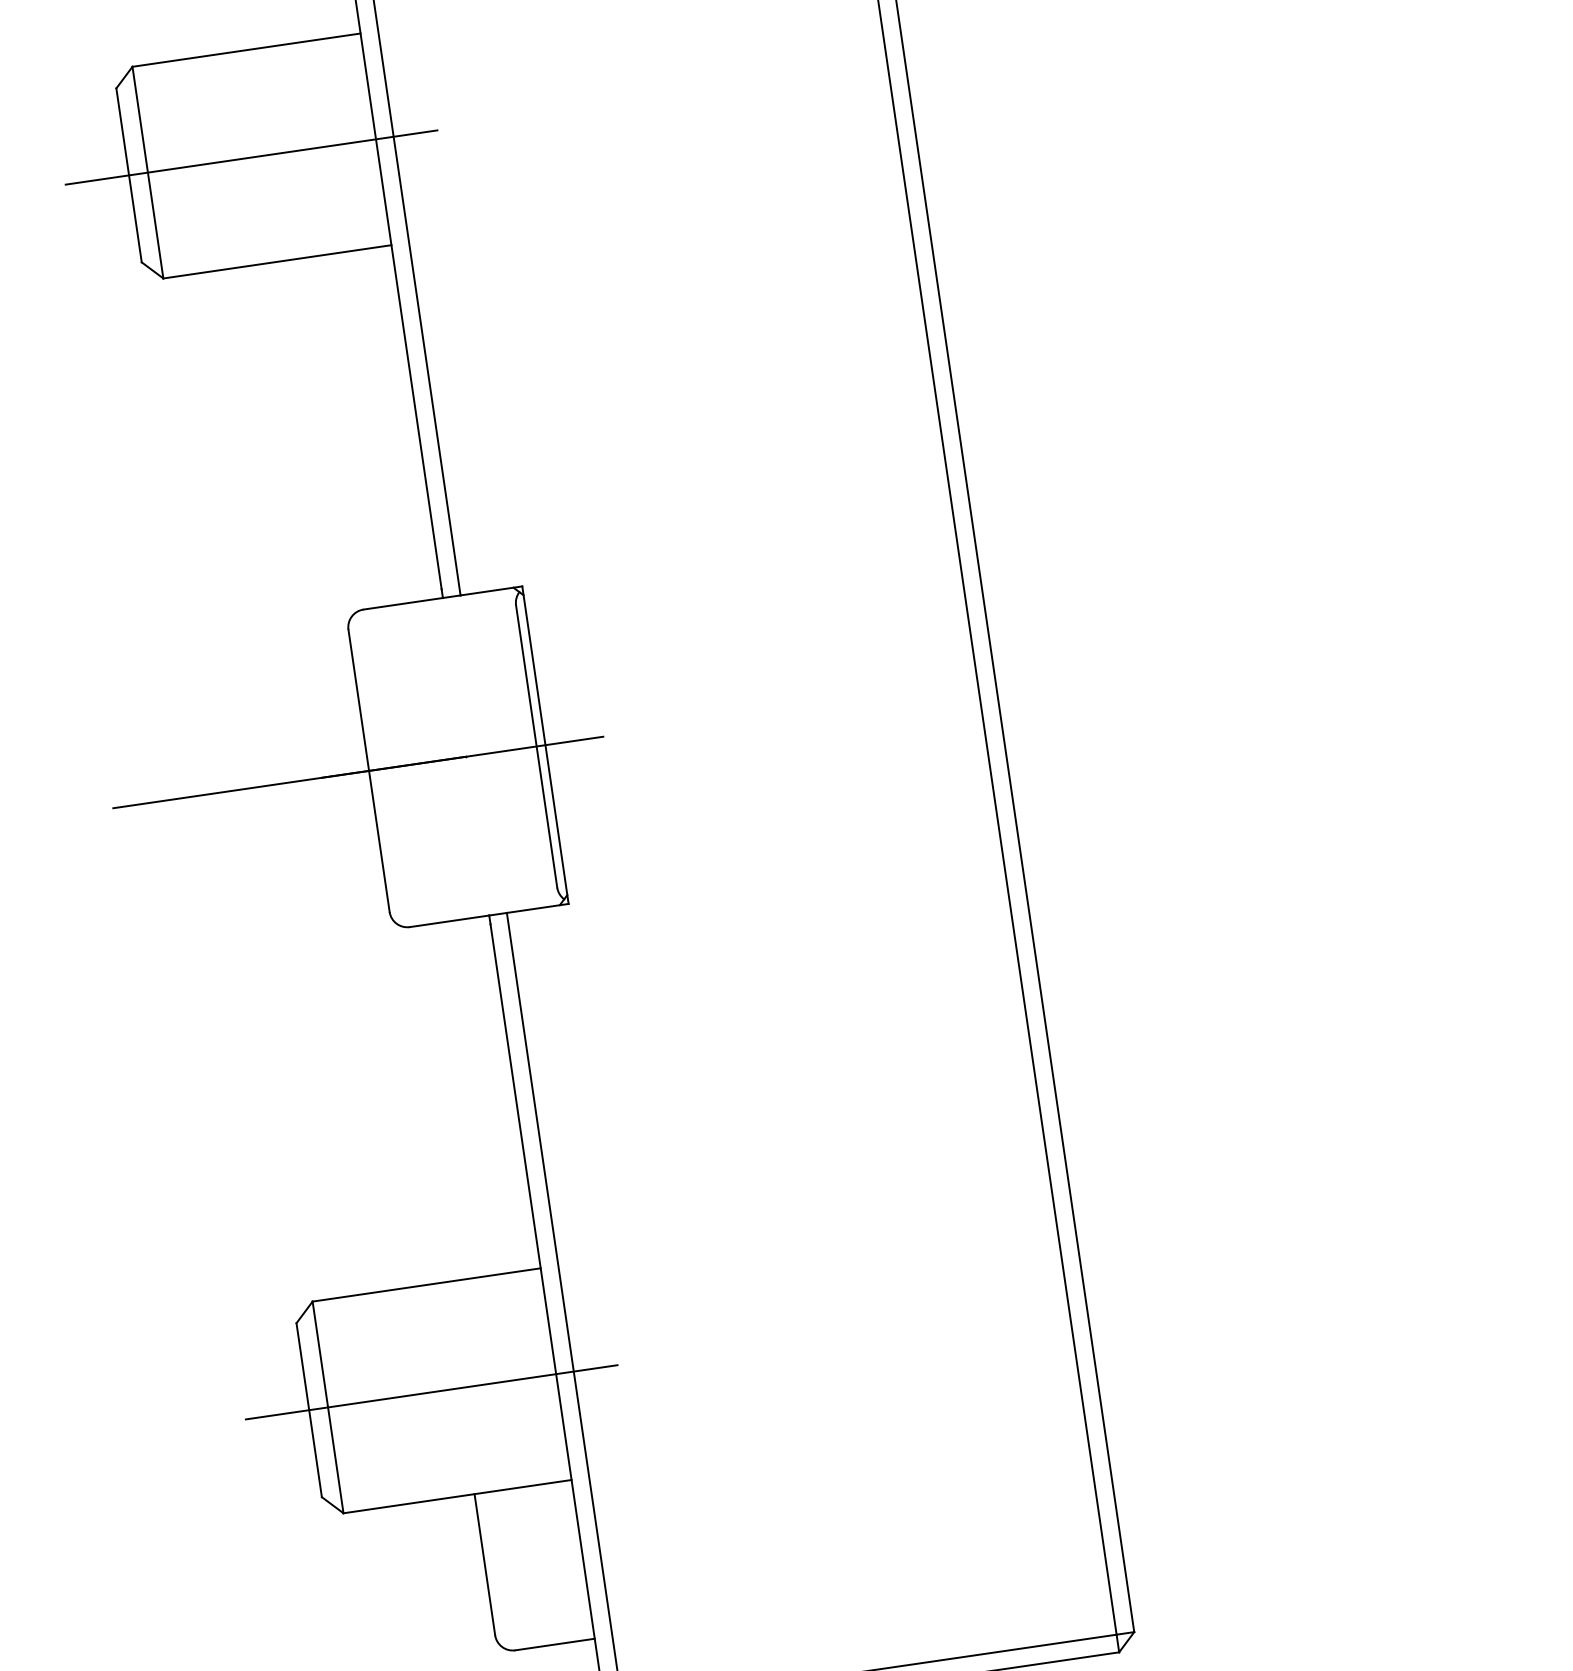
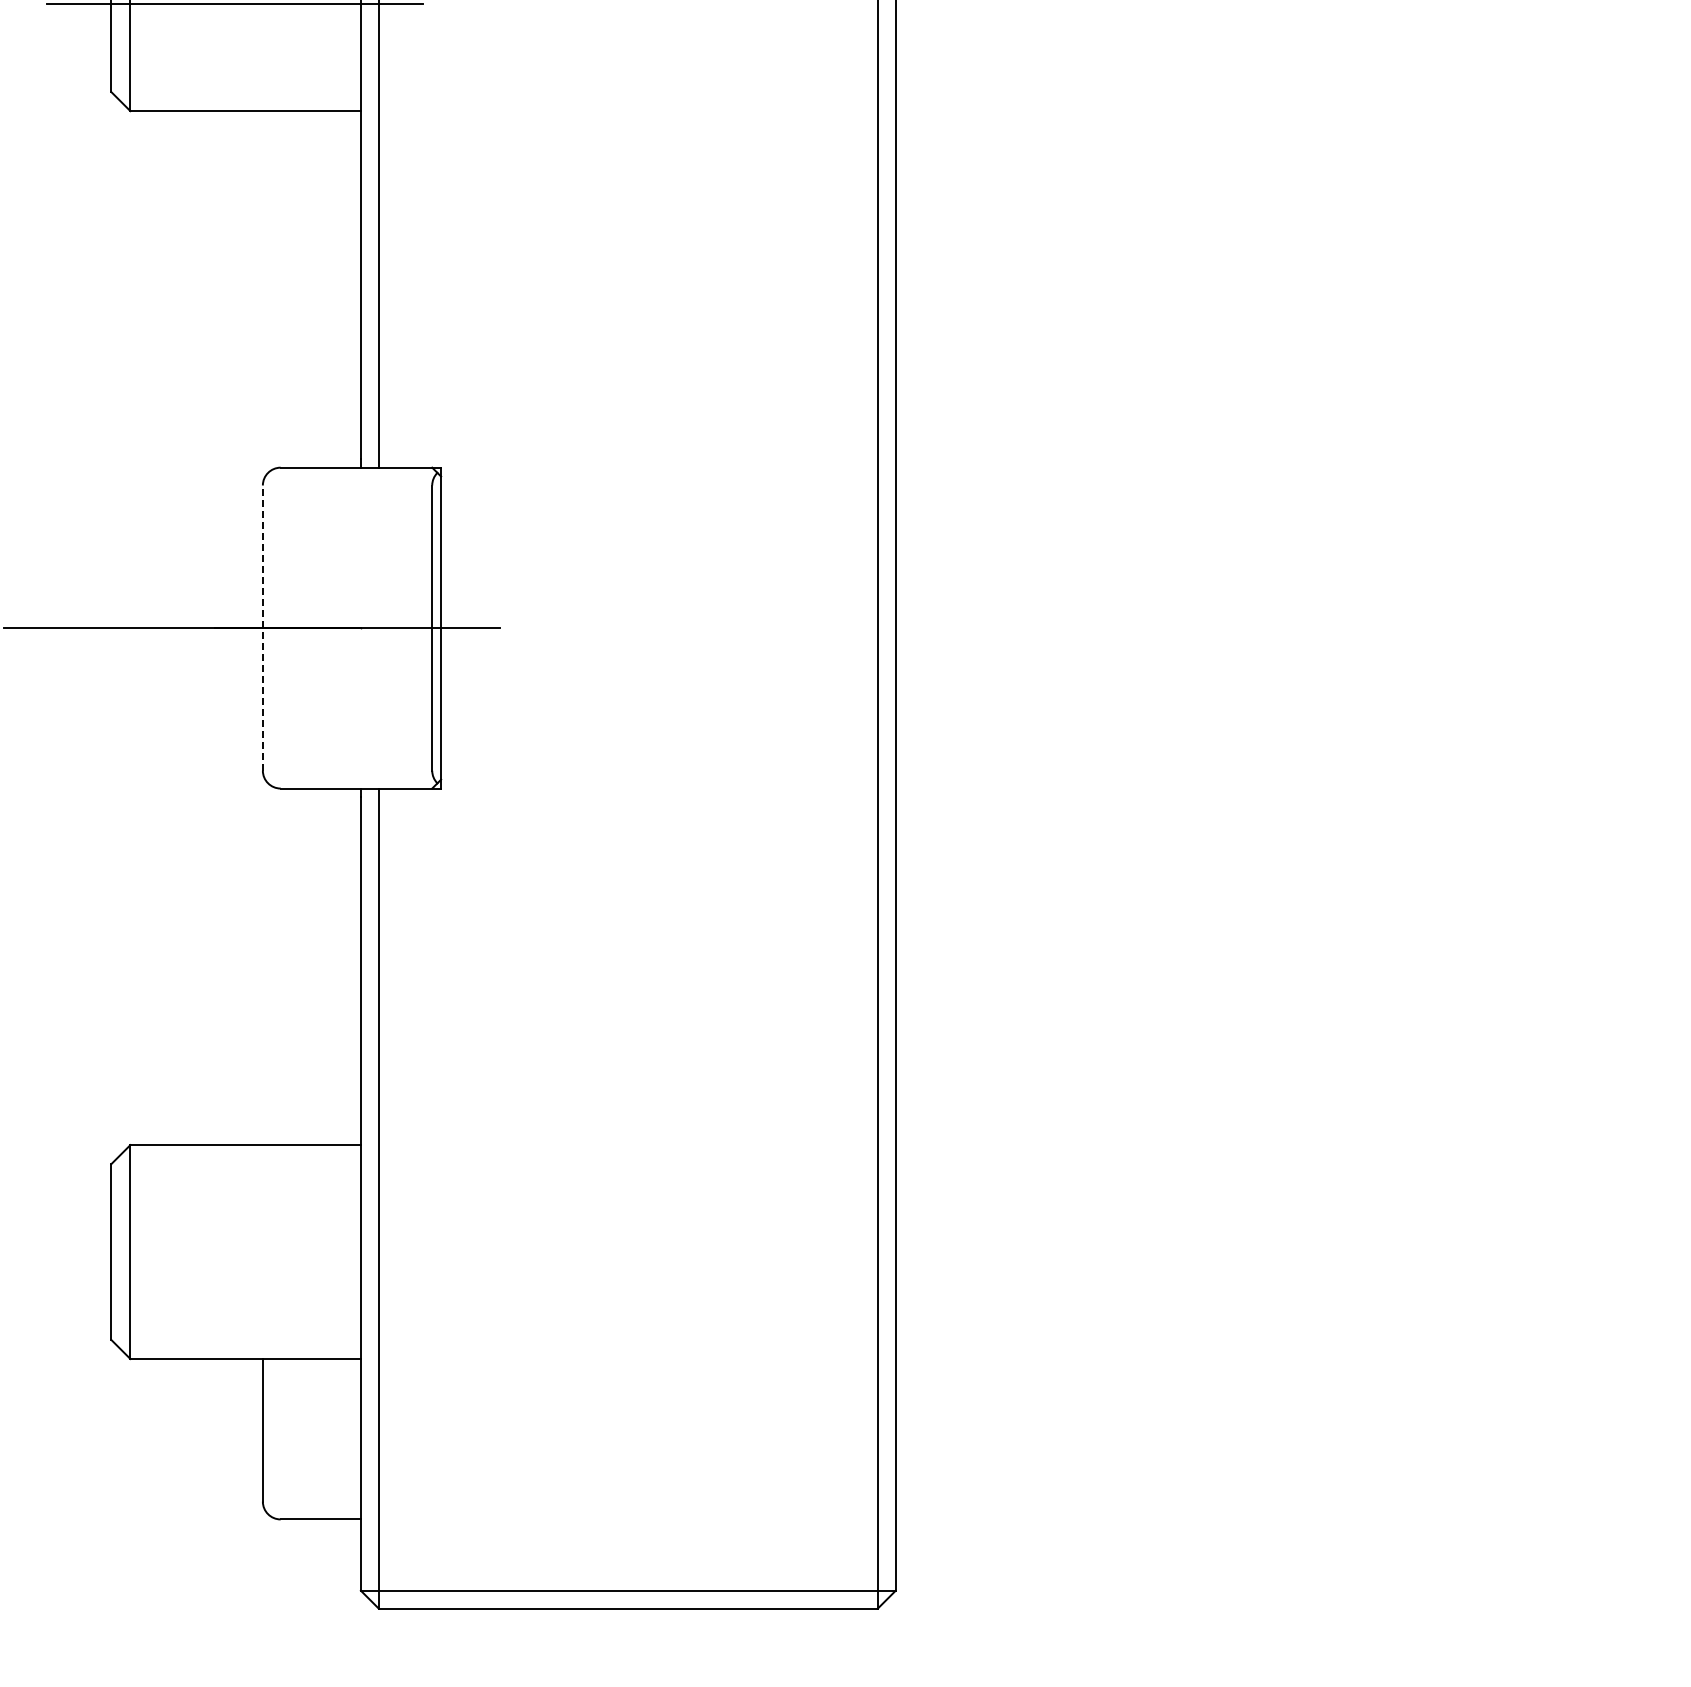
line: (368, 771) -> (262, 628), solid -> dashed
line: (431, 1392) -> (234, 1252), removed

